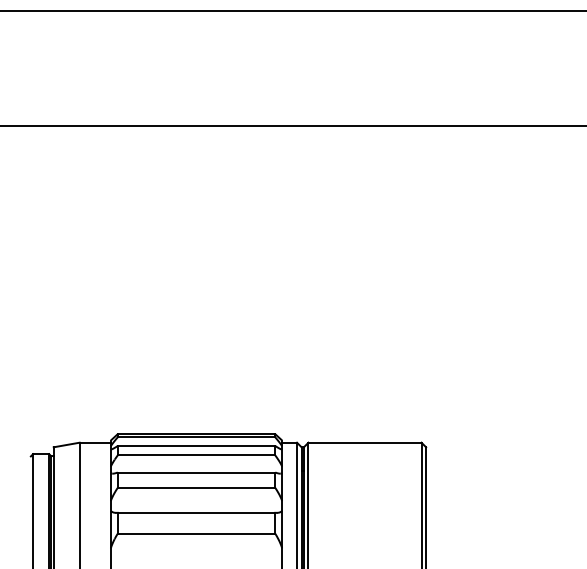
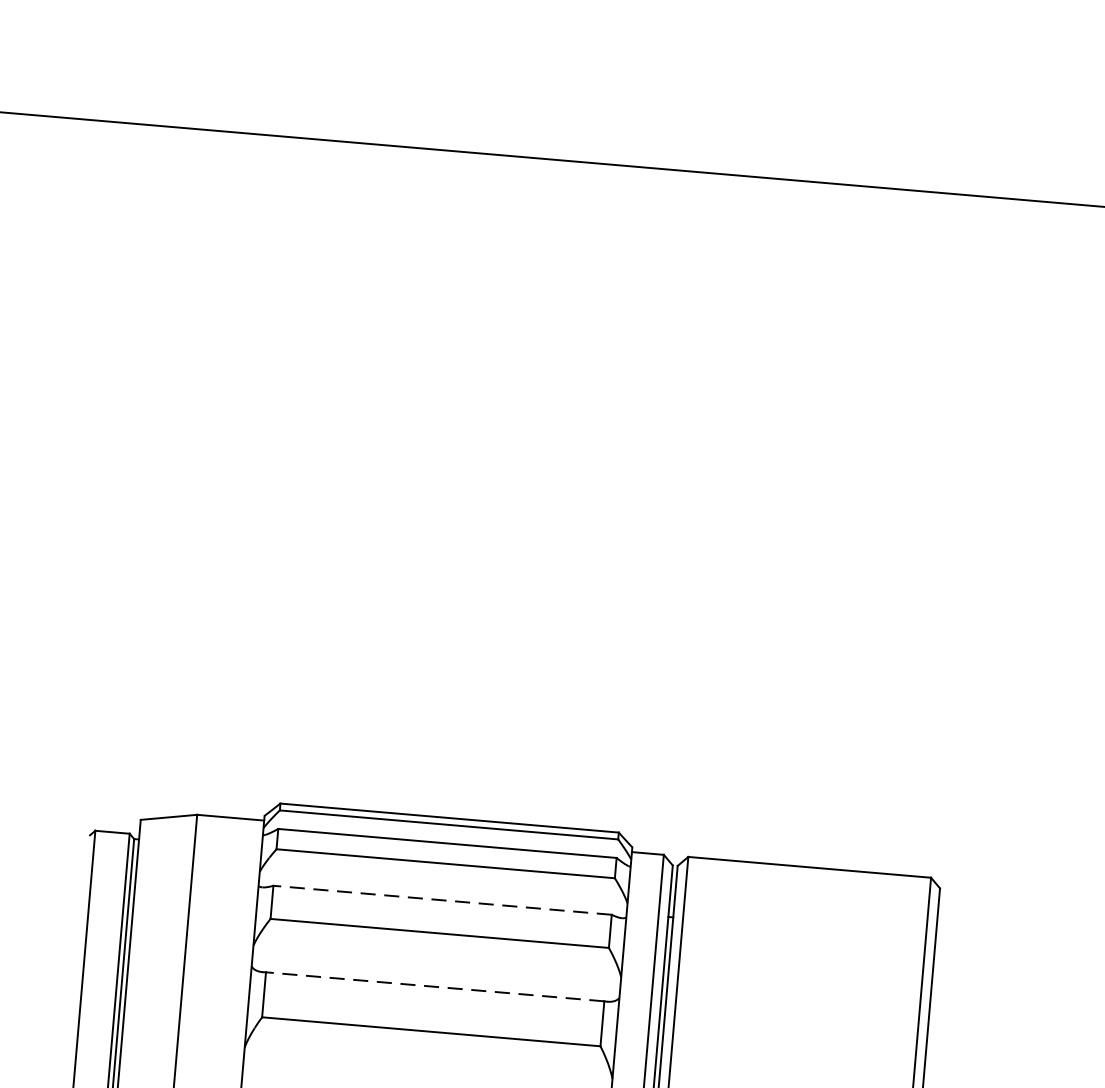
line: (196, 472) -> (442, 900), solid -> dashed
line: (196, 512) -> (435, 986), solid -> dashed

